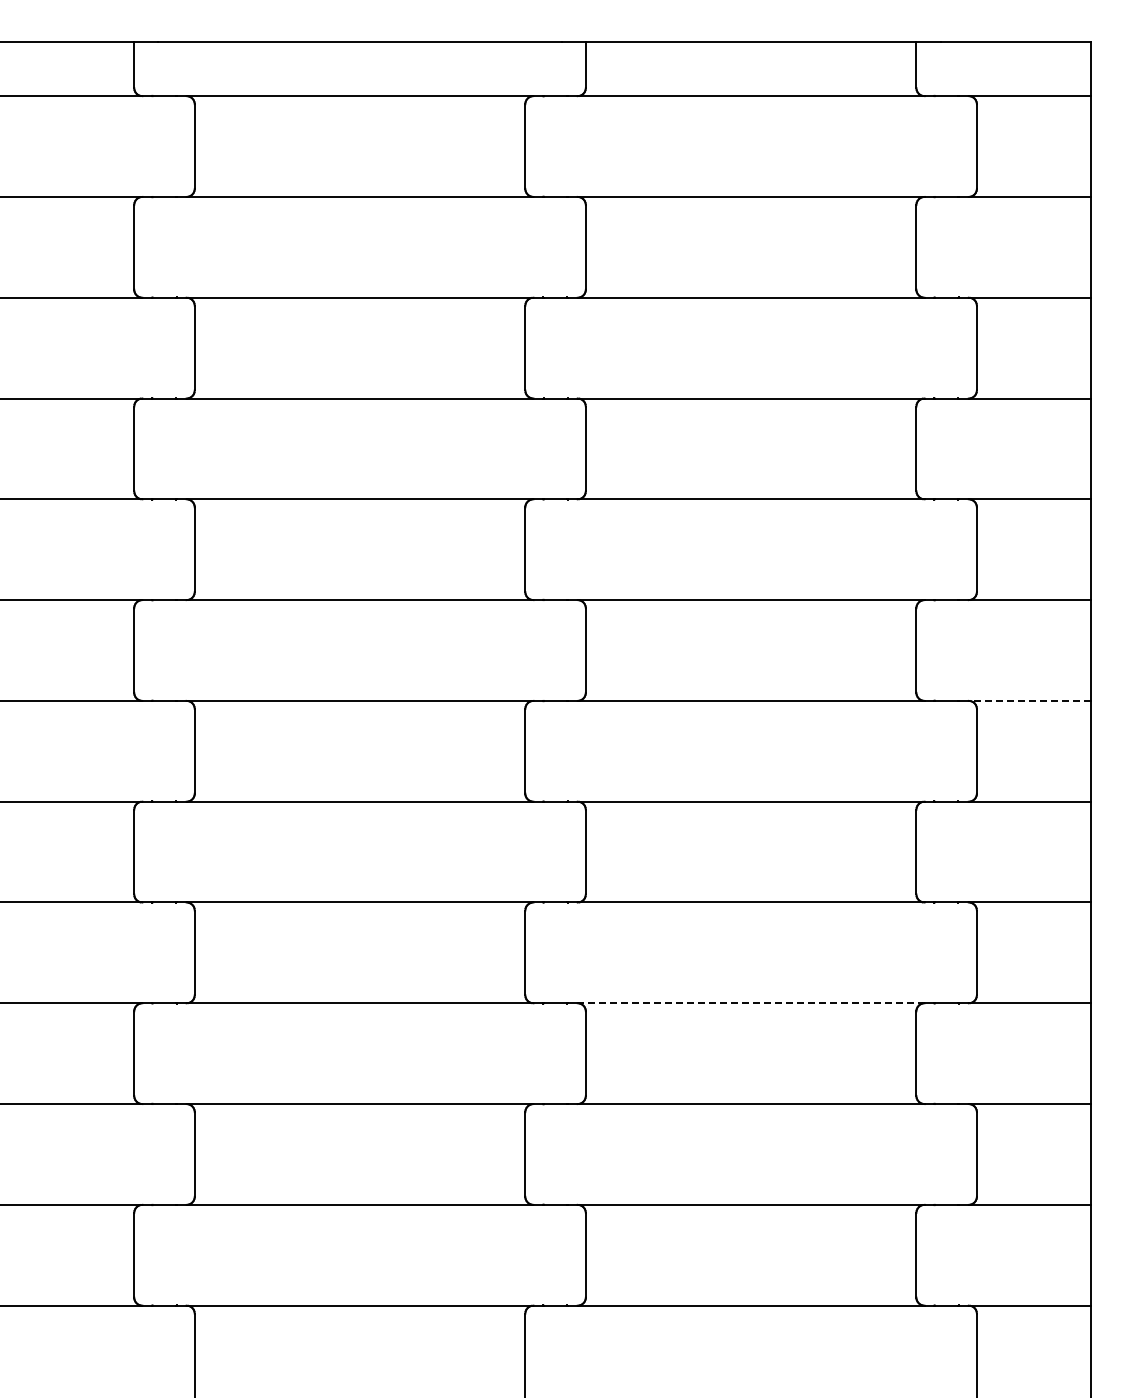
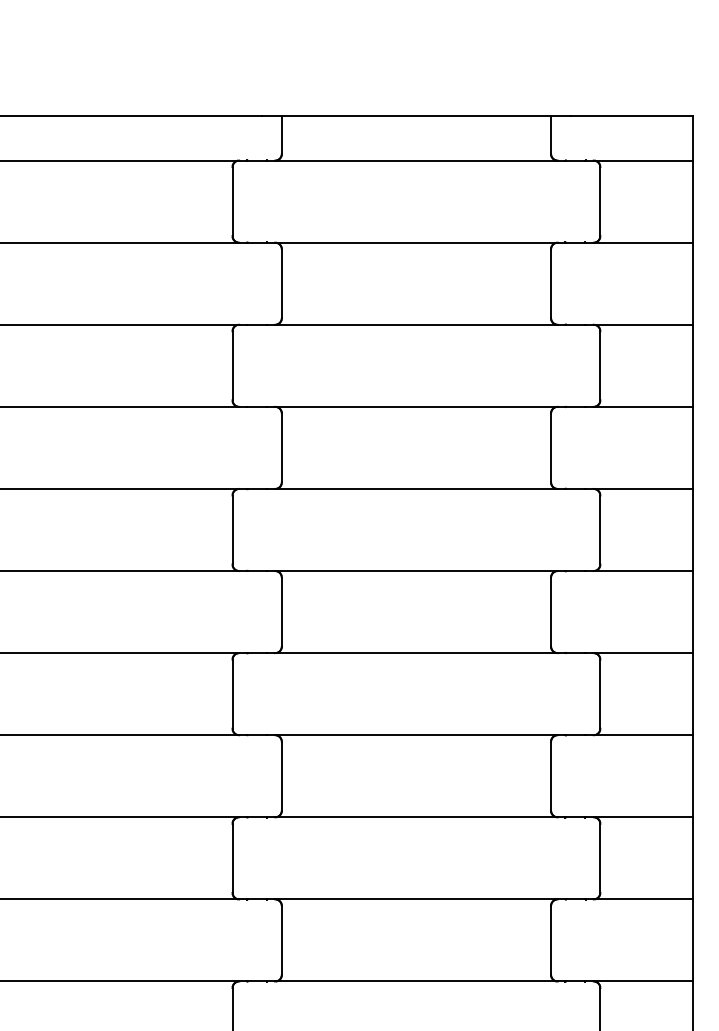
line: (1029, 700) -> (643, 652), dashed -> solid
line: (750, 1003) -> (415, 899), dashed -> solid

